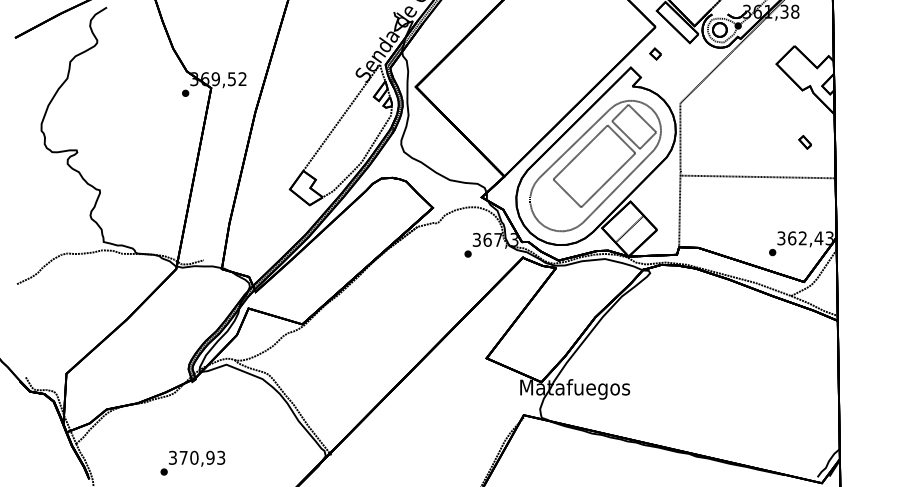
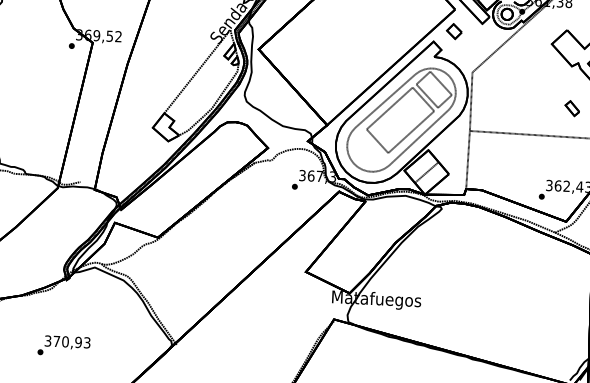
part: (655, 53) -> (454, 31), size x1.67
part: (804, 142) -> (571, 108), size x1.43

